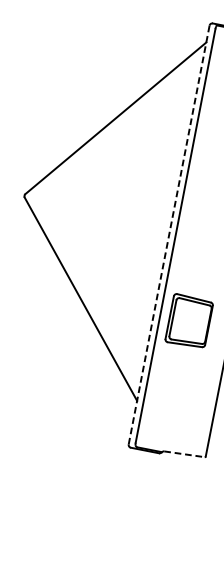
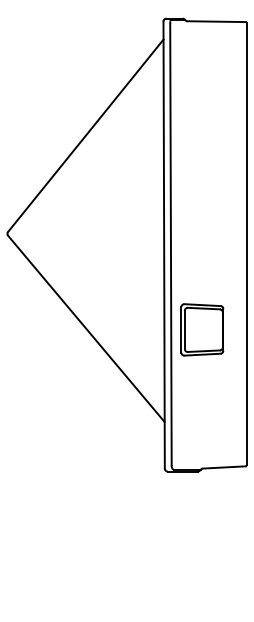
line: (169, 235) -> (164, 245), dashed -> solid
line: (184, 454) -> (224, 467), dashed -> solid

